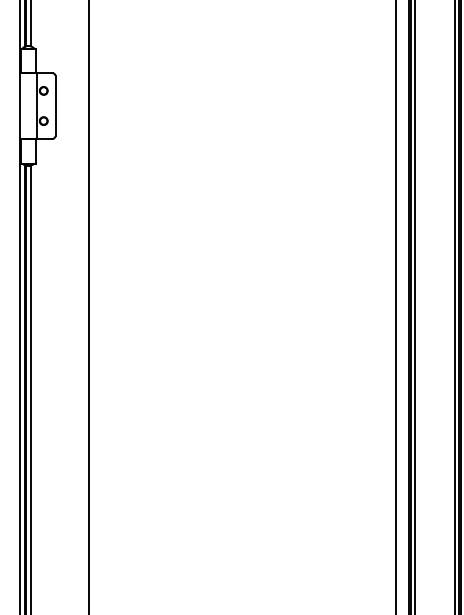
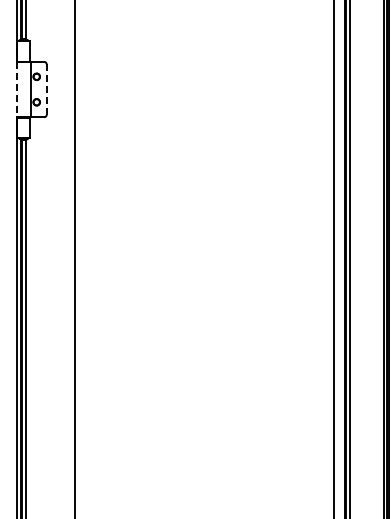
line: (19, 105) -> (16, 89), solid -> dashed
line: (55, 107) -> (46, 90), solid -> dashed

